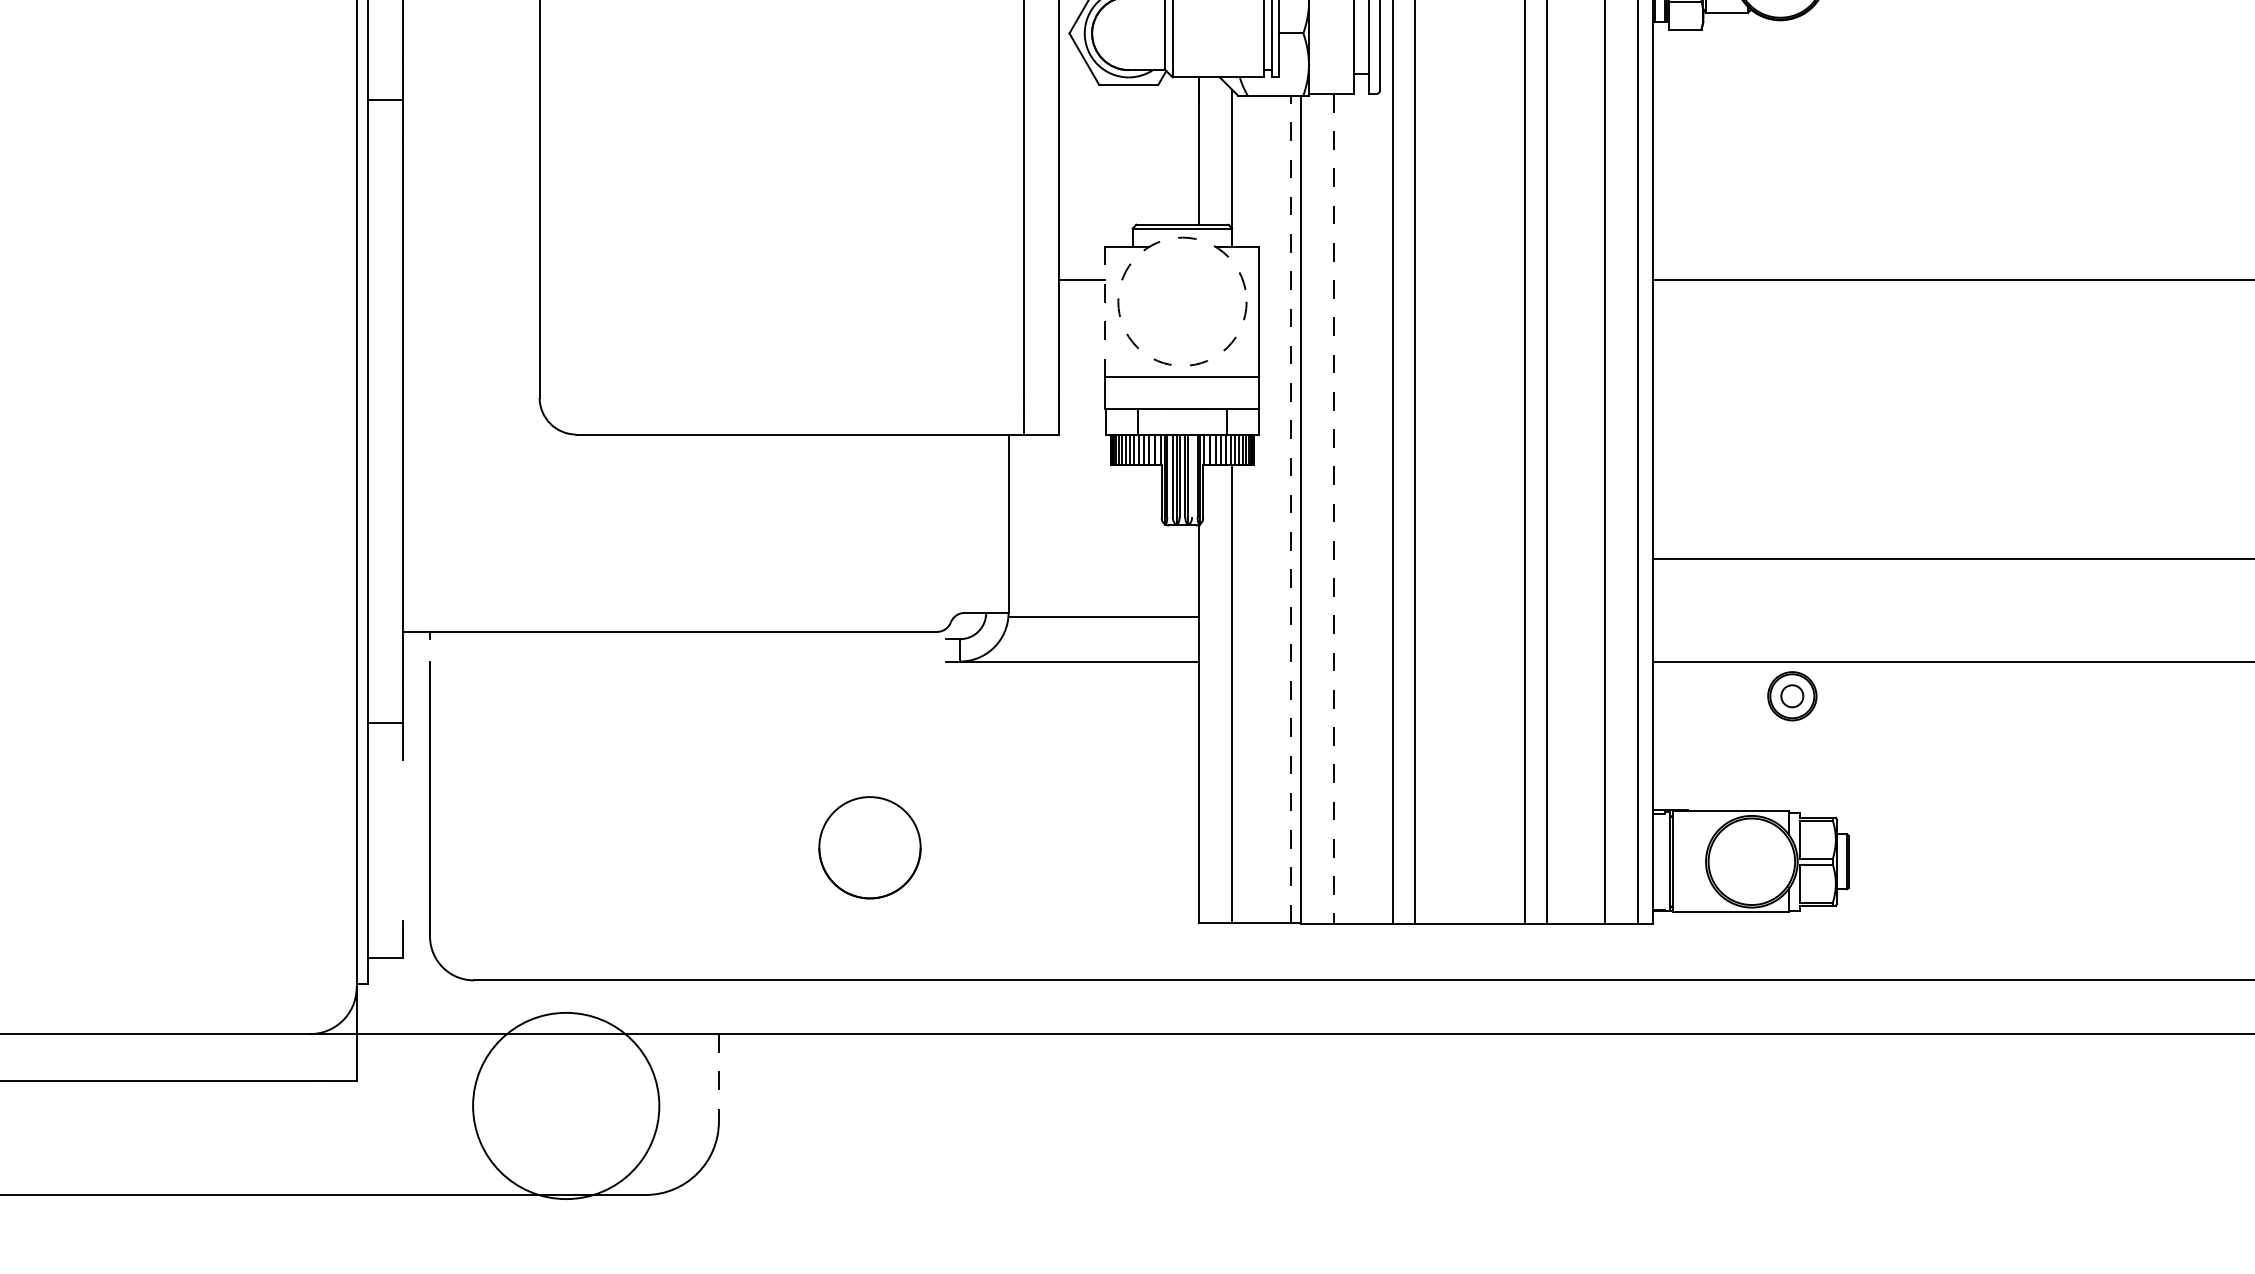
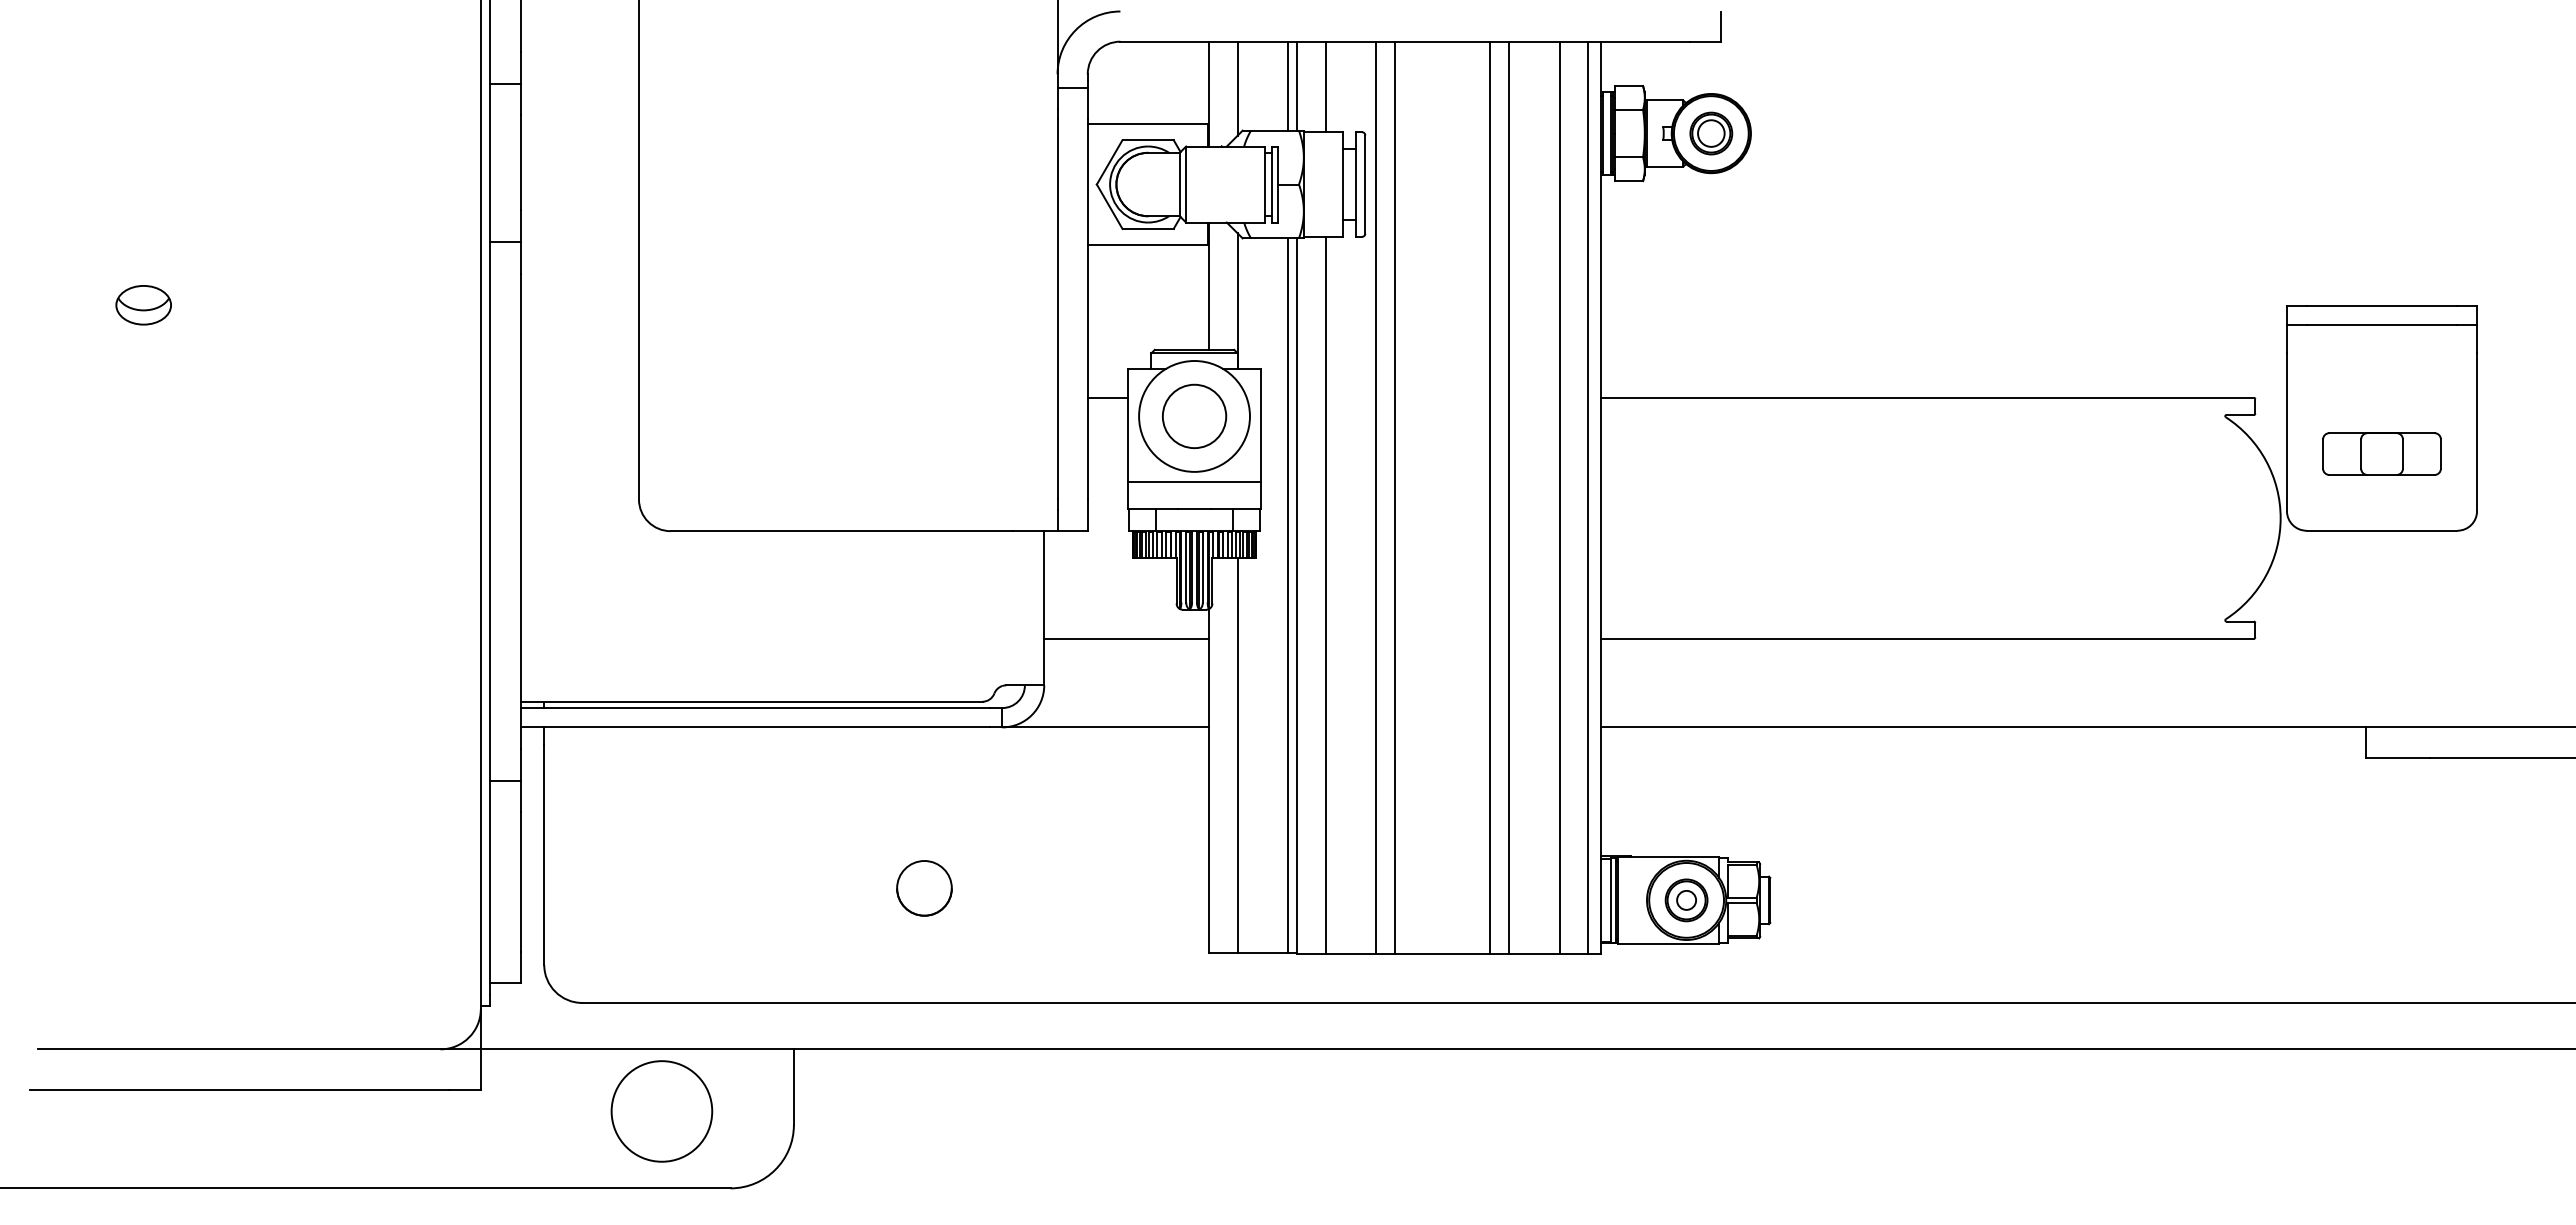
line: (1128, 102) -> (1147, 244), added
circle: (1182, 300) -> (1194, 415), added
circle: (1182, 301) -> (1194, 416), dashed -> solid
line: (1104, 312) -> (1127, 425), dashed -> solid
line: (1191, 475) -> (1202, 566), added
line: (1291, 508) -> (1288, 595), dashed -> solid
line: (1334, 508) -> (1325, 595), dashed -> solid
line: (1103, 616) -> (1126, 638), moved
line: (674, 639) -> (755, 708), added
line: (674, 661) -> (755, 727), added
part: (1792, 696) -> (1686, 900), moved
line: (403, 839) -> (521, 881), added
circle: (870, 847) -> (924, 888), size x0.62
line: (1664, 861) -> (1611, 900), added
line: (718, 1078) -> (793, 1087), dashed -> solid
circle: (565, 1106) -> (661, 1111), size x0.62

